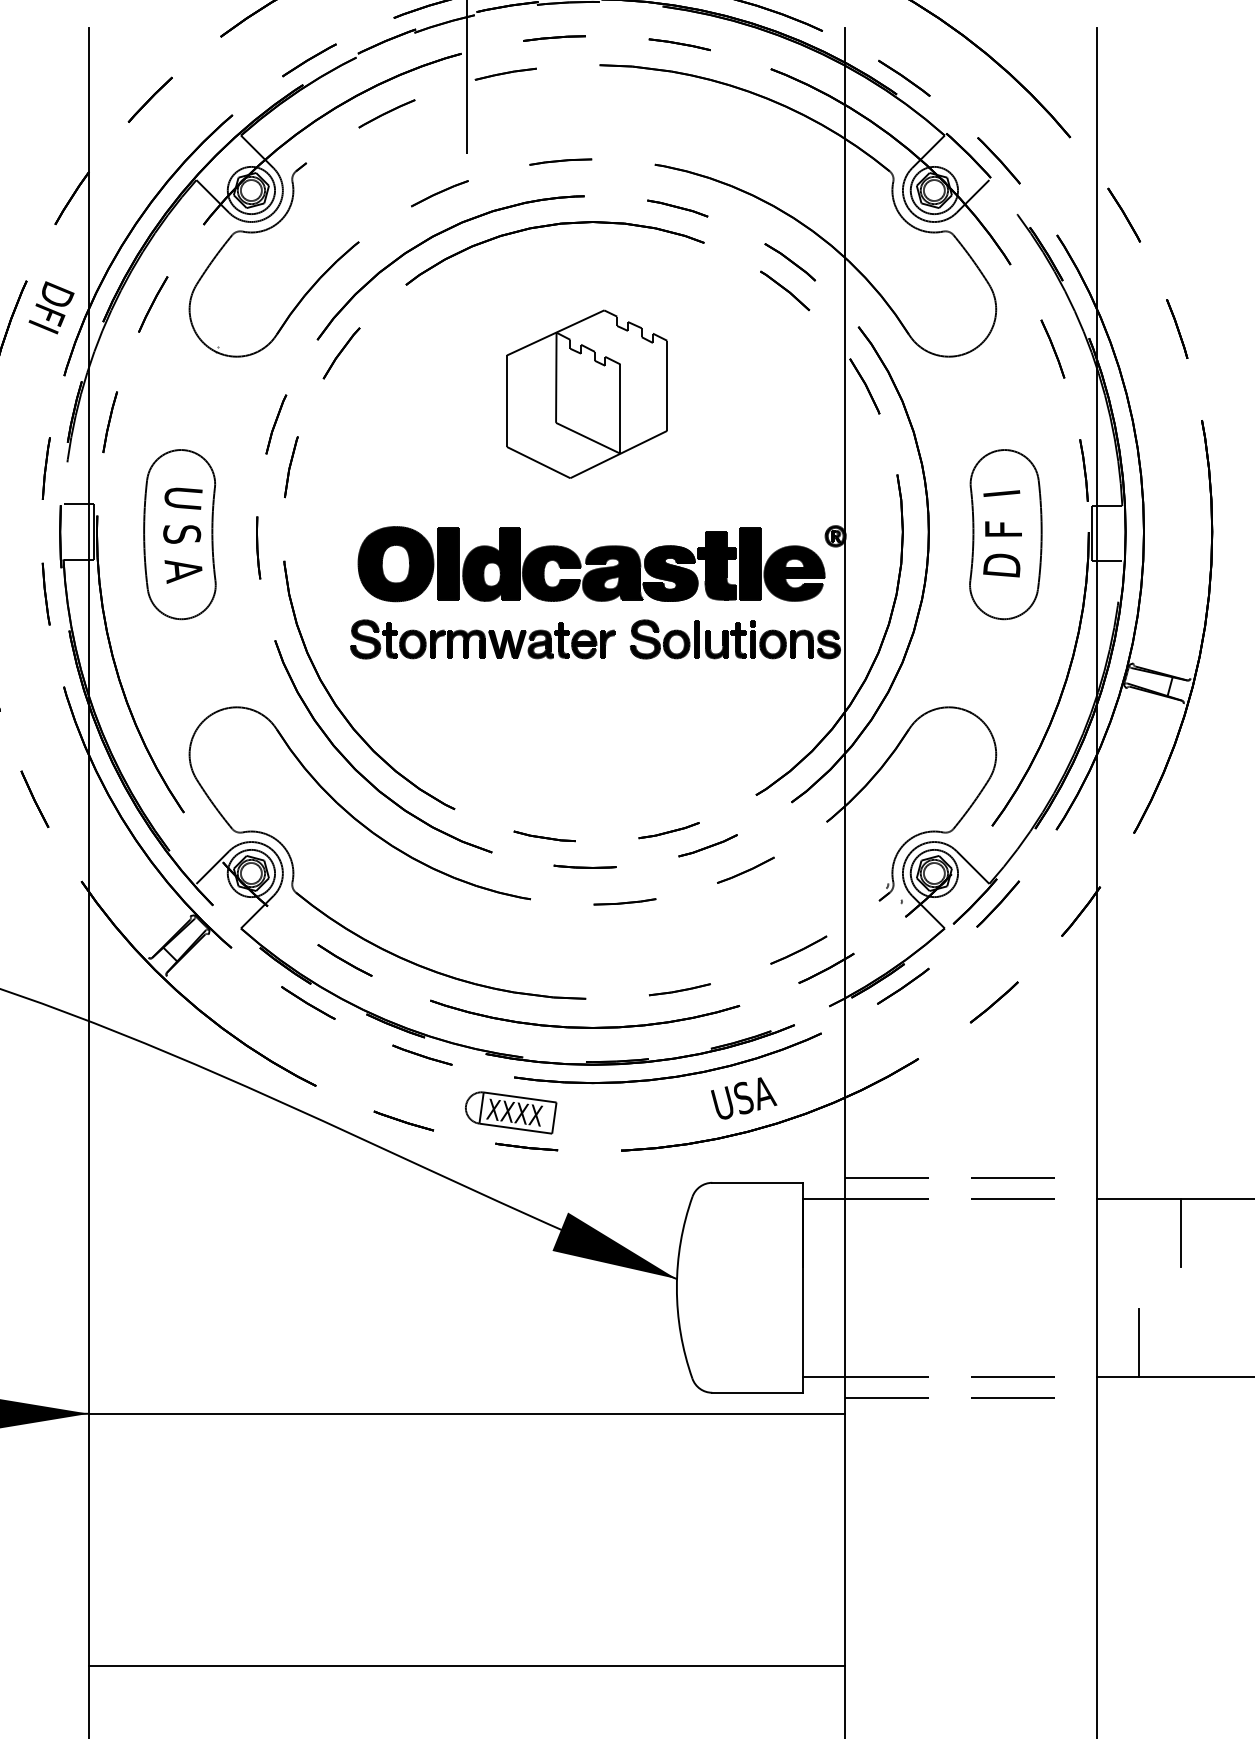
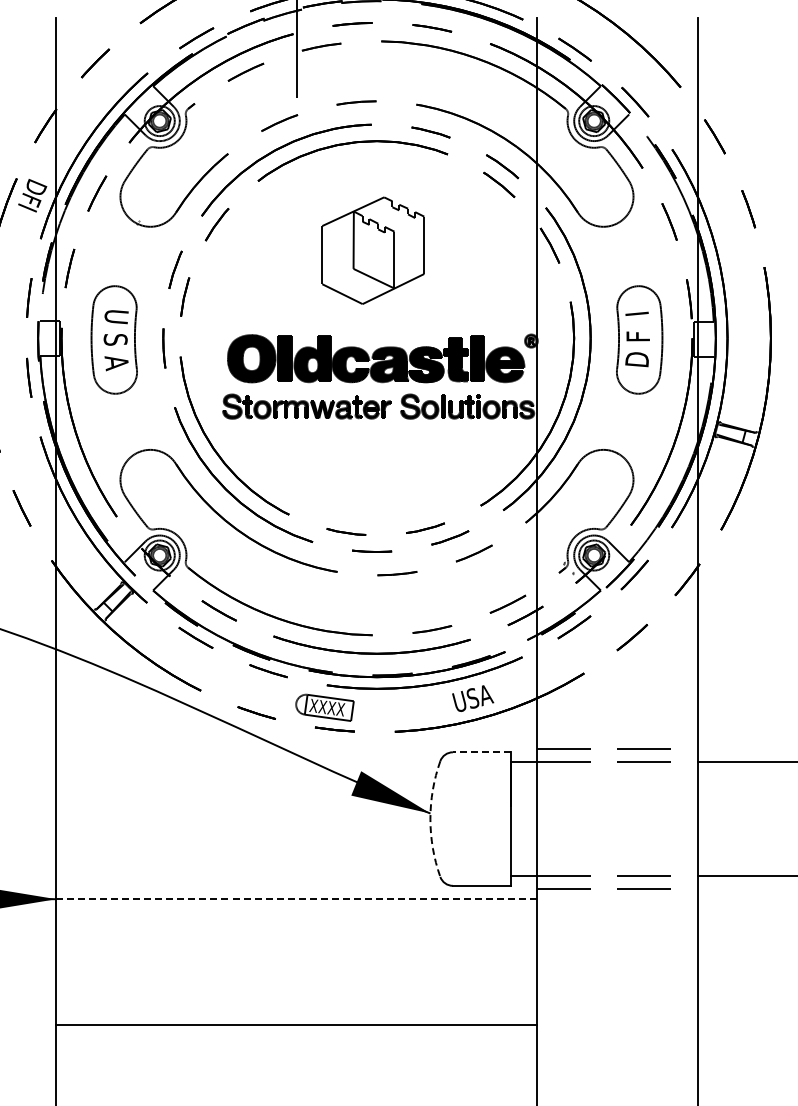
line: (757, 1183) -> (481, 752), solid -> dashed
line: (1180, 1231) -> (750, 783), removed
arc: (677, 1288) -> (430, 819), solid -> dashed
line: (1139, 1341) -> (724, 853), removed
line: (467, 1414) -> (297, 899), solid -> dashed
line: (466, 1665) -> (296, 1025), moved

